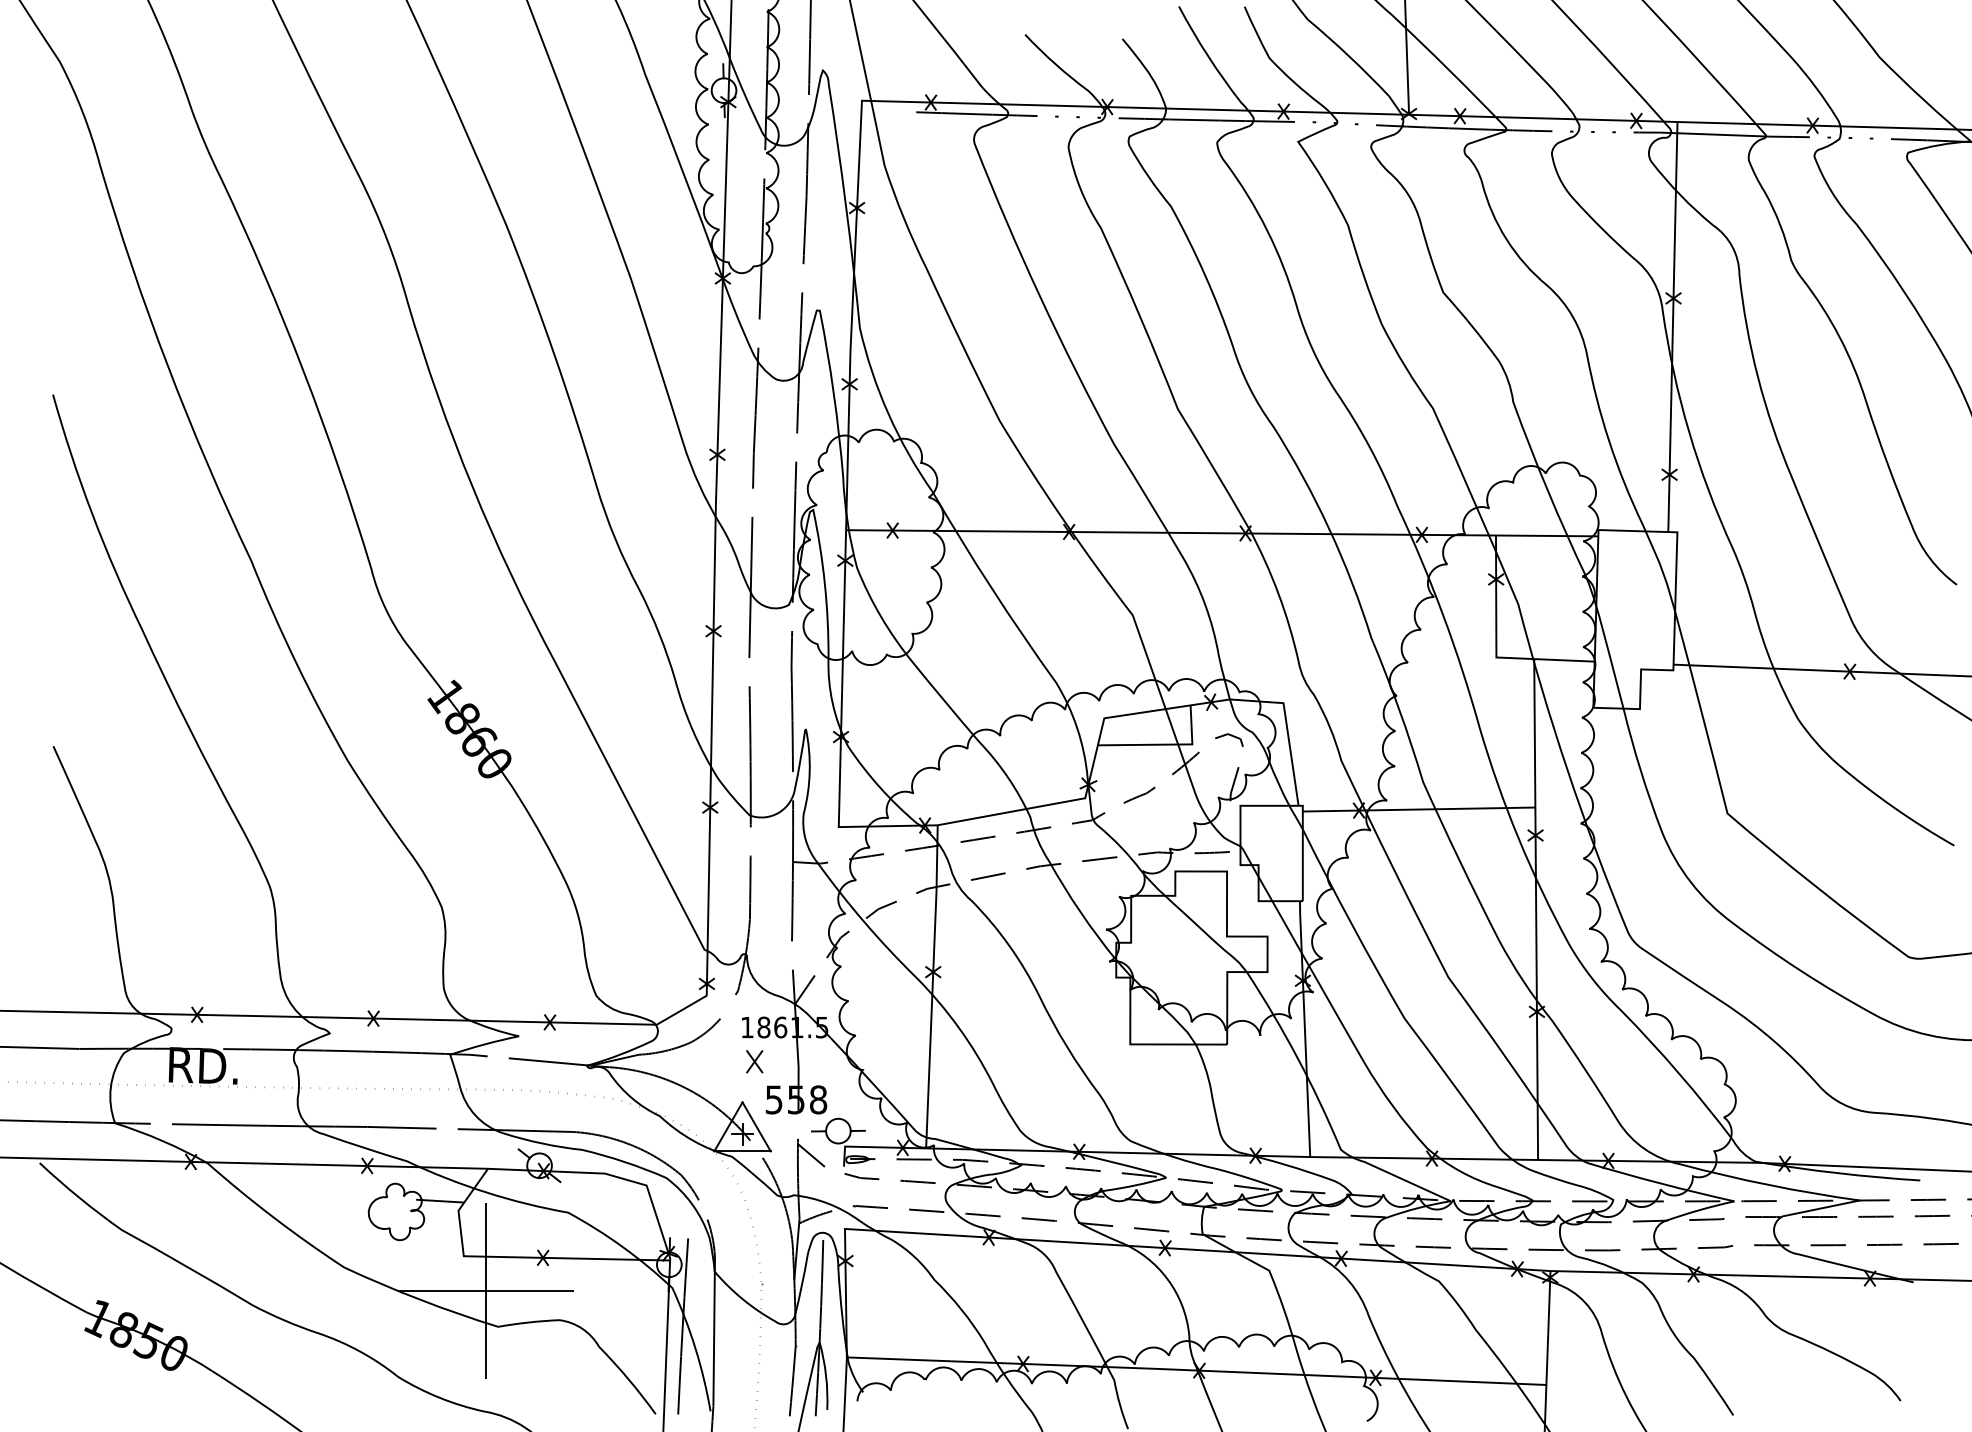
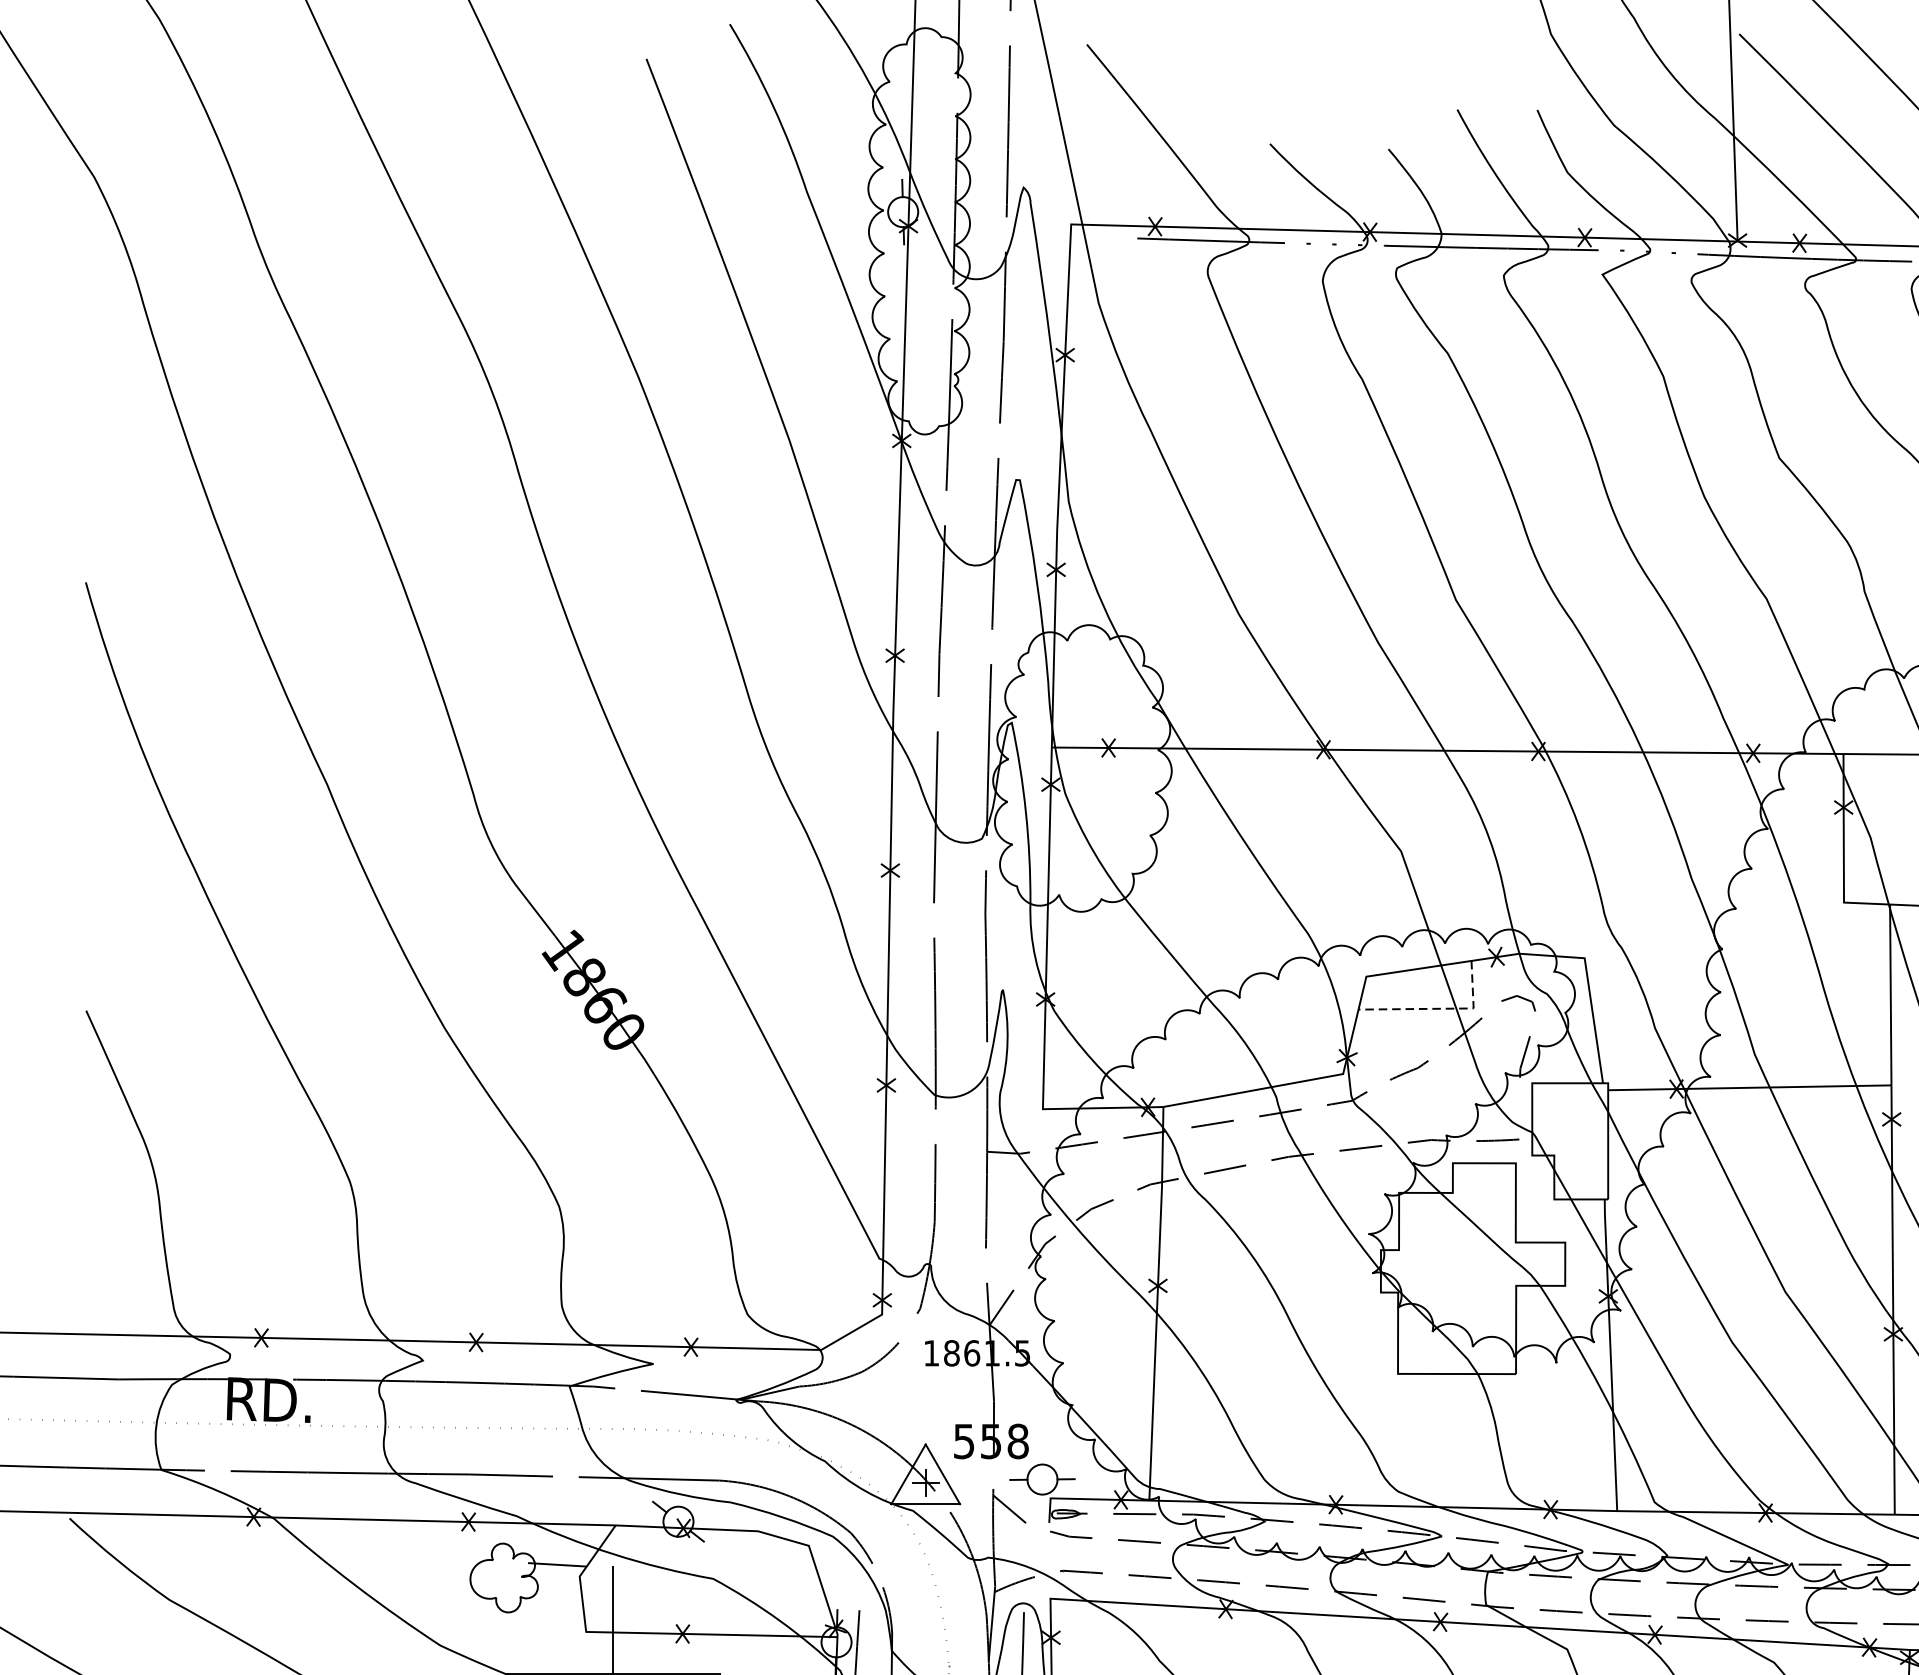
line: (1165, 744) -> (1440, 1008), solid -> dashed
part: (754, 1061) -> (940, 1394), removed

